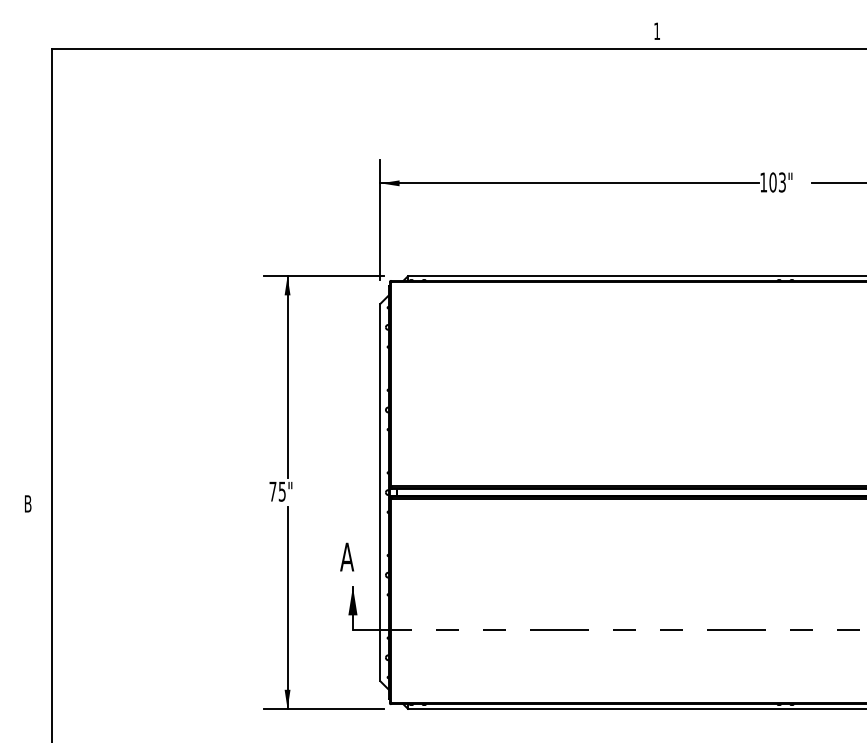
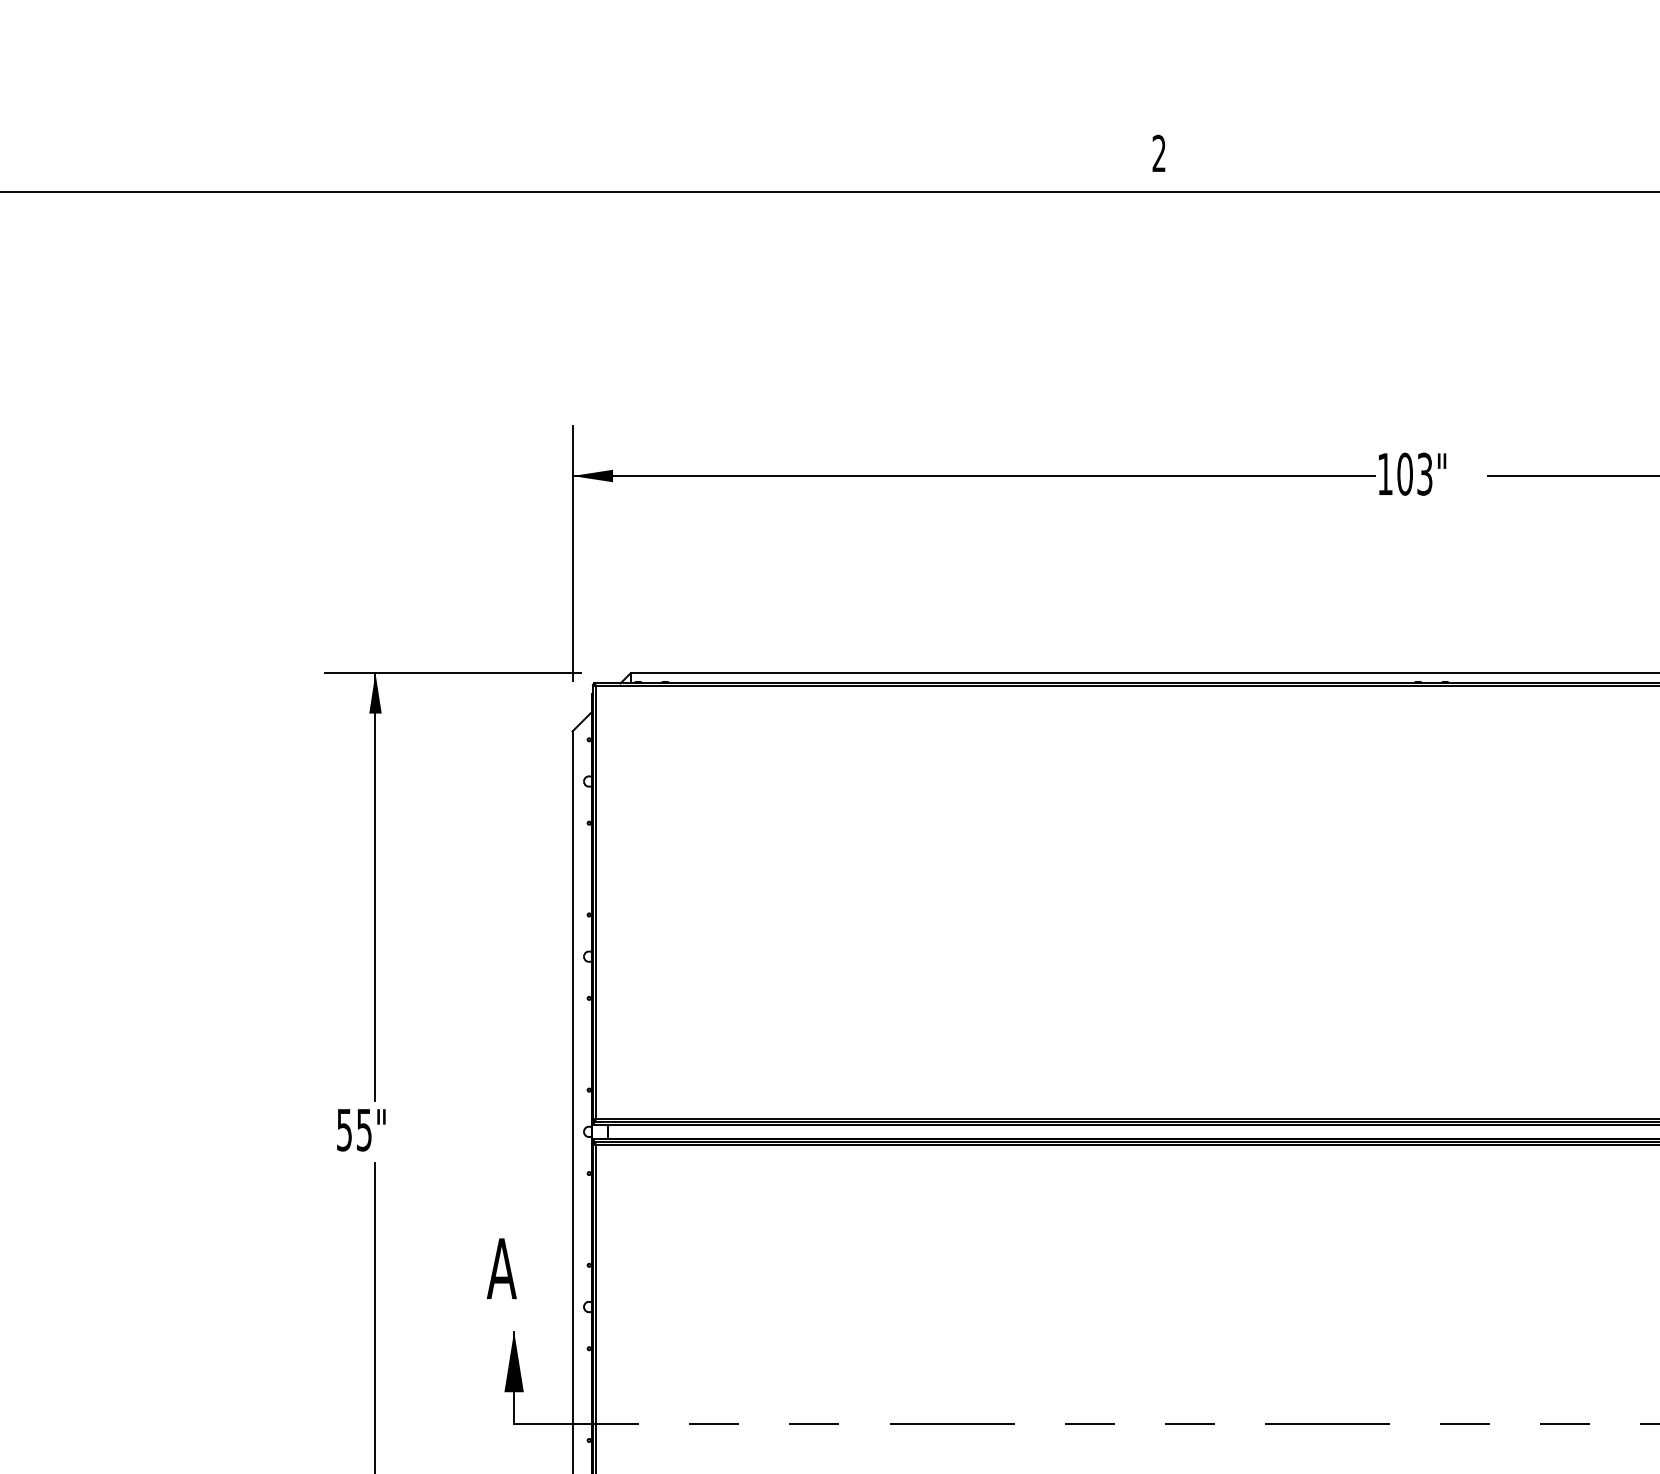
text: (656, 30) -> (1157, 151), 1 -> 2
text: (272, 491) -> (343, 1129), 75" -> 55"

